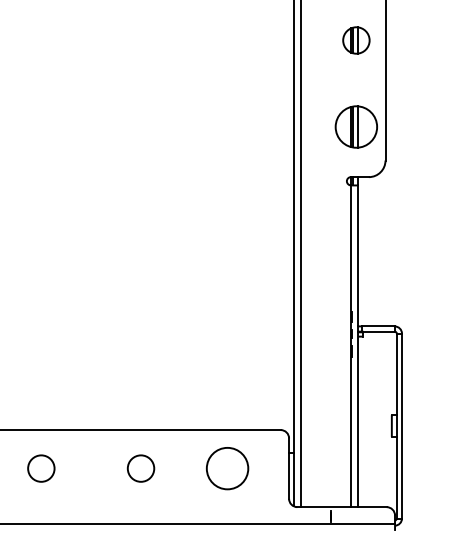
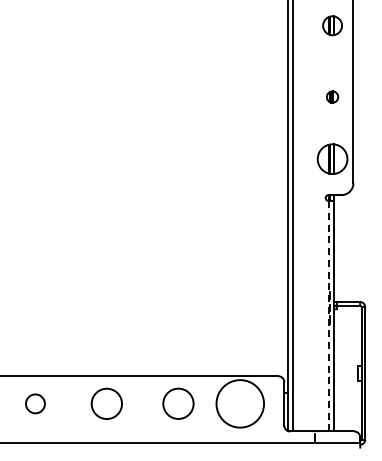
part: (356, 39) -> (332, 96), size x0.6
line: (350, 345) -> (328, 315), solid -> dashed
circle: (40, 468) -> (106, 403), size x1.6
circle: (139, 468) -> (177, 403), size x1.6
circle: (227, 468) -> (240, 403), size x1.6

